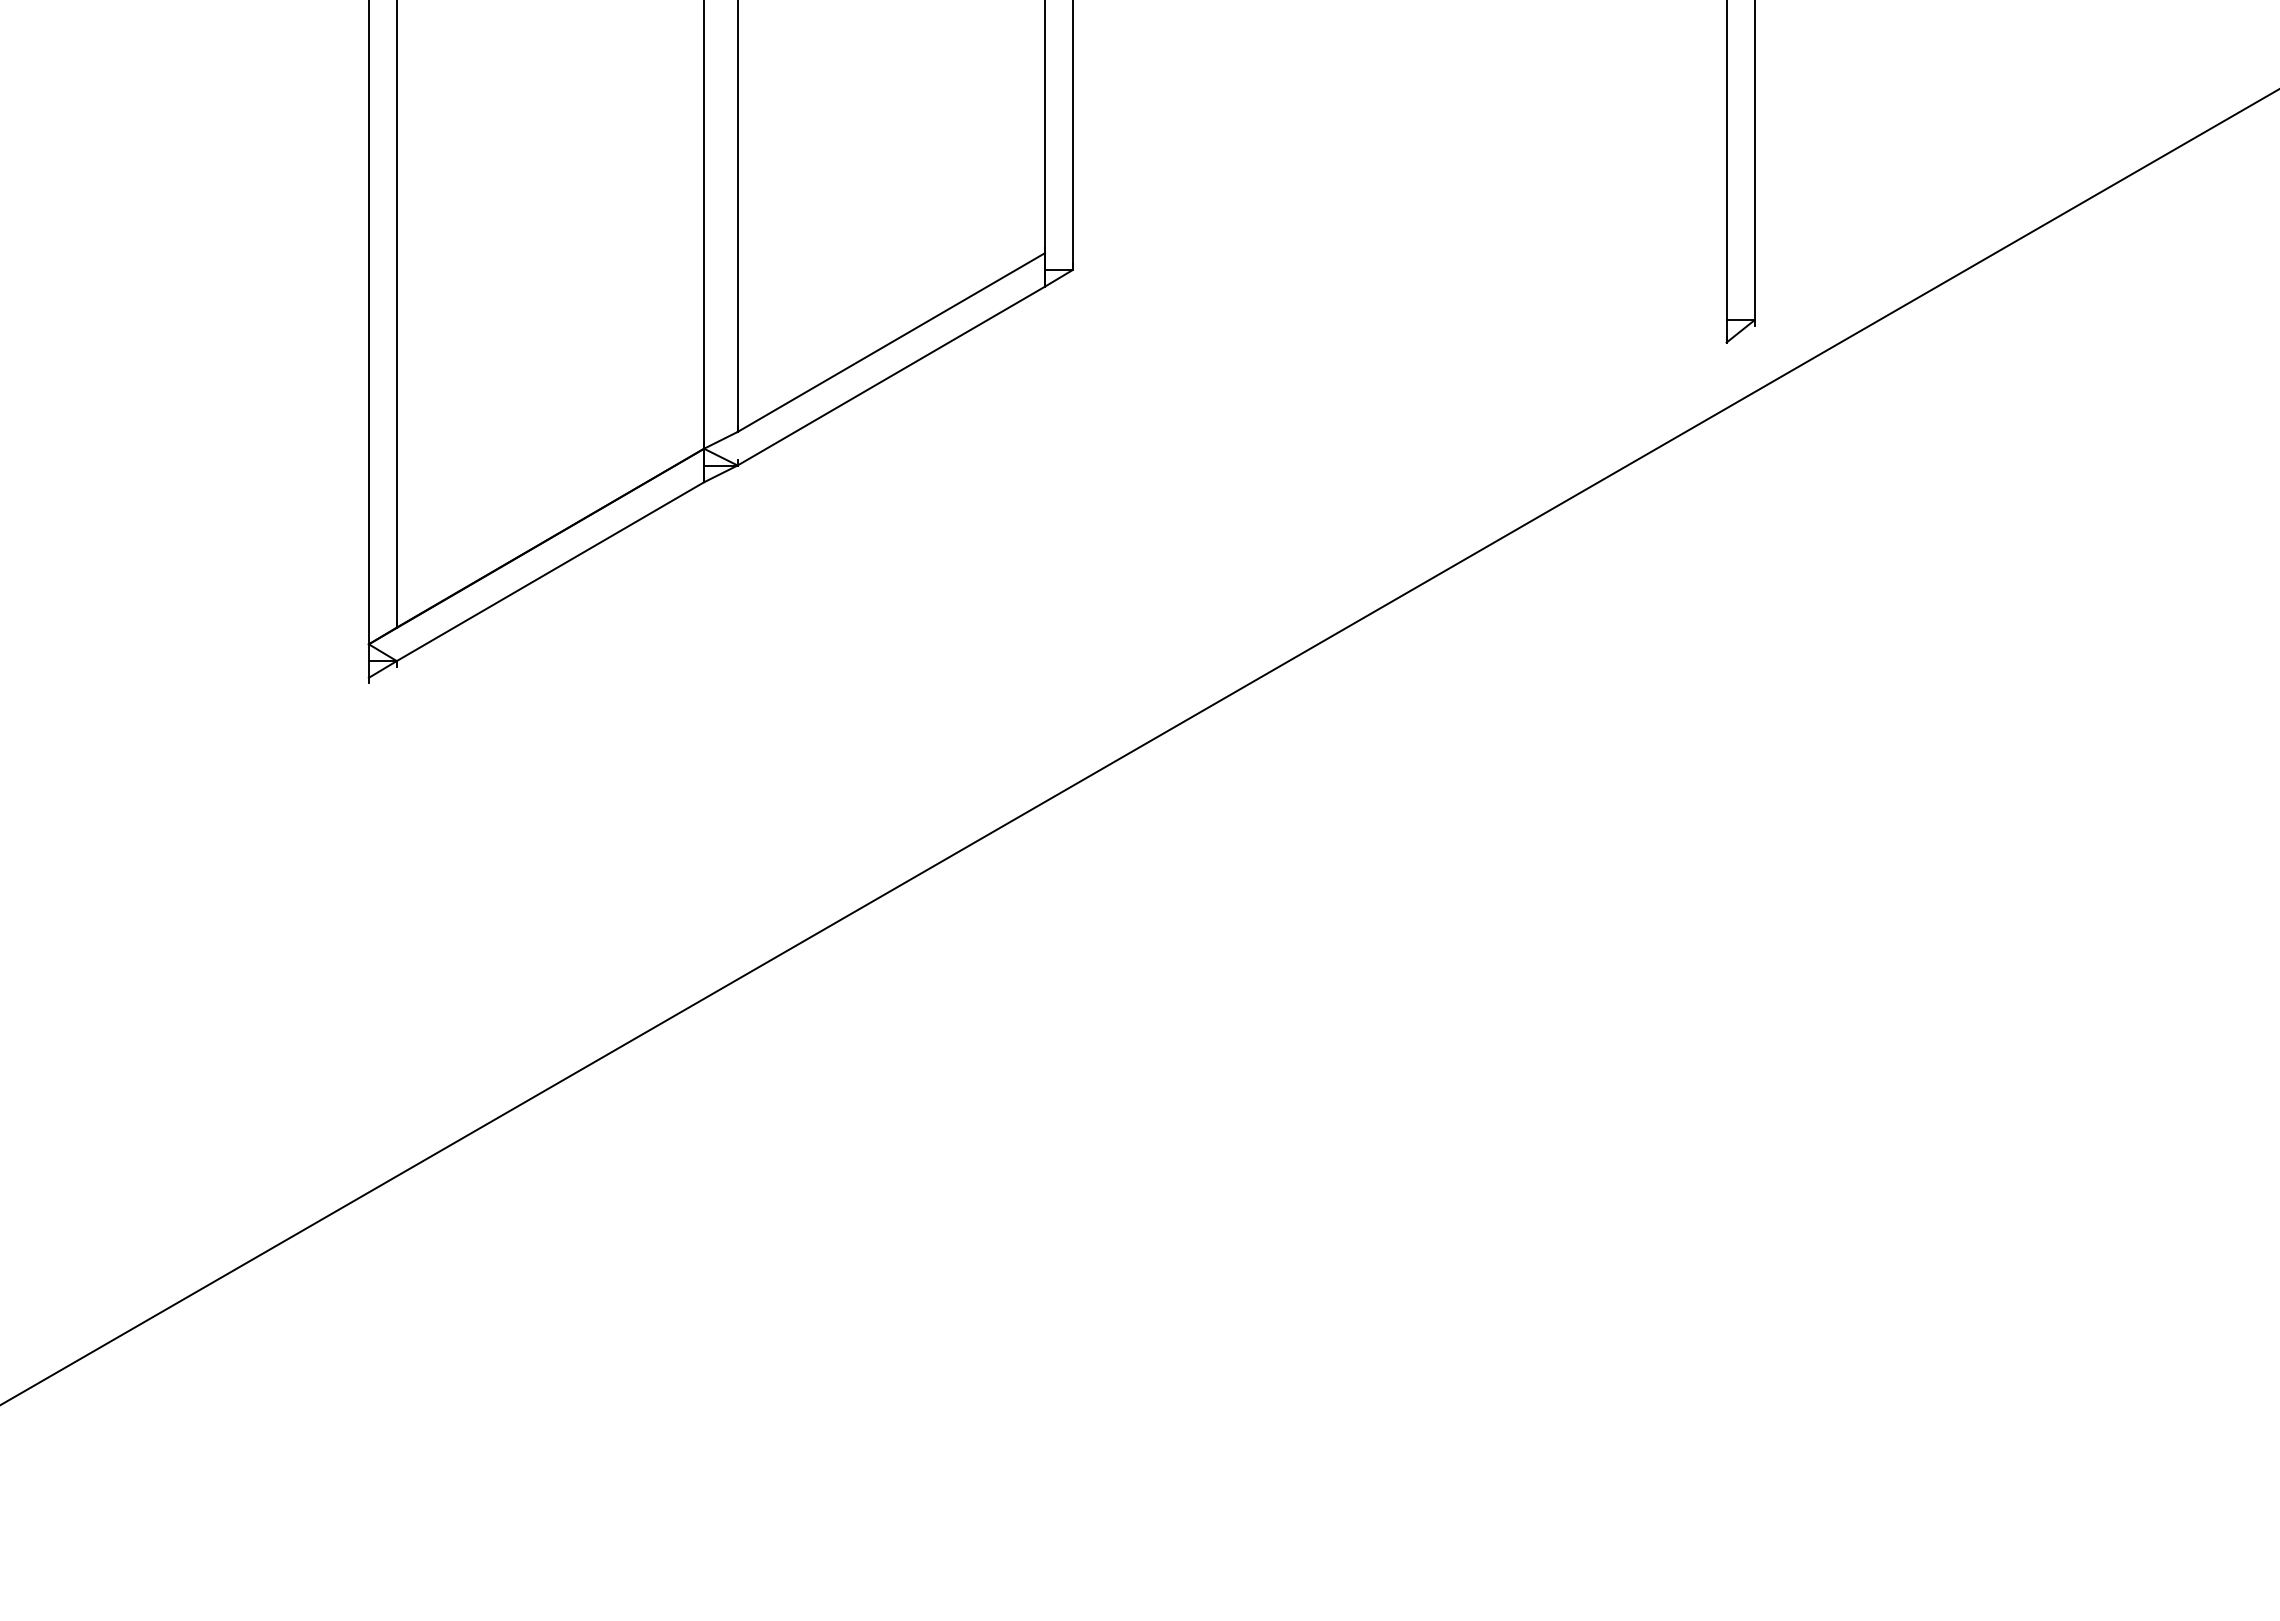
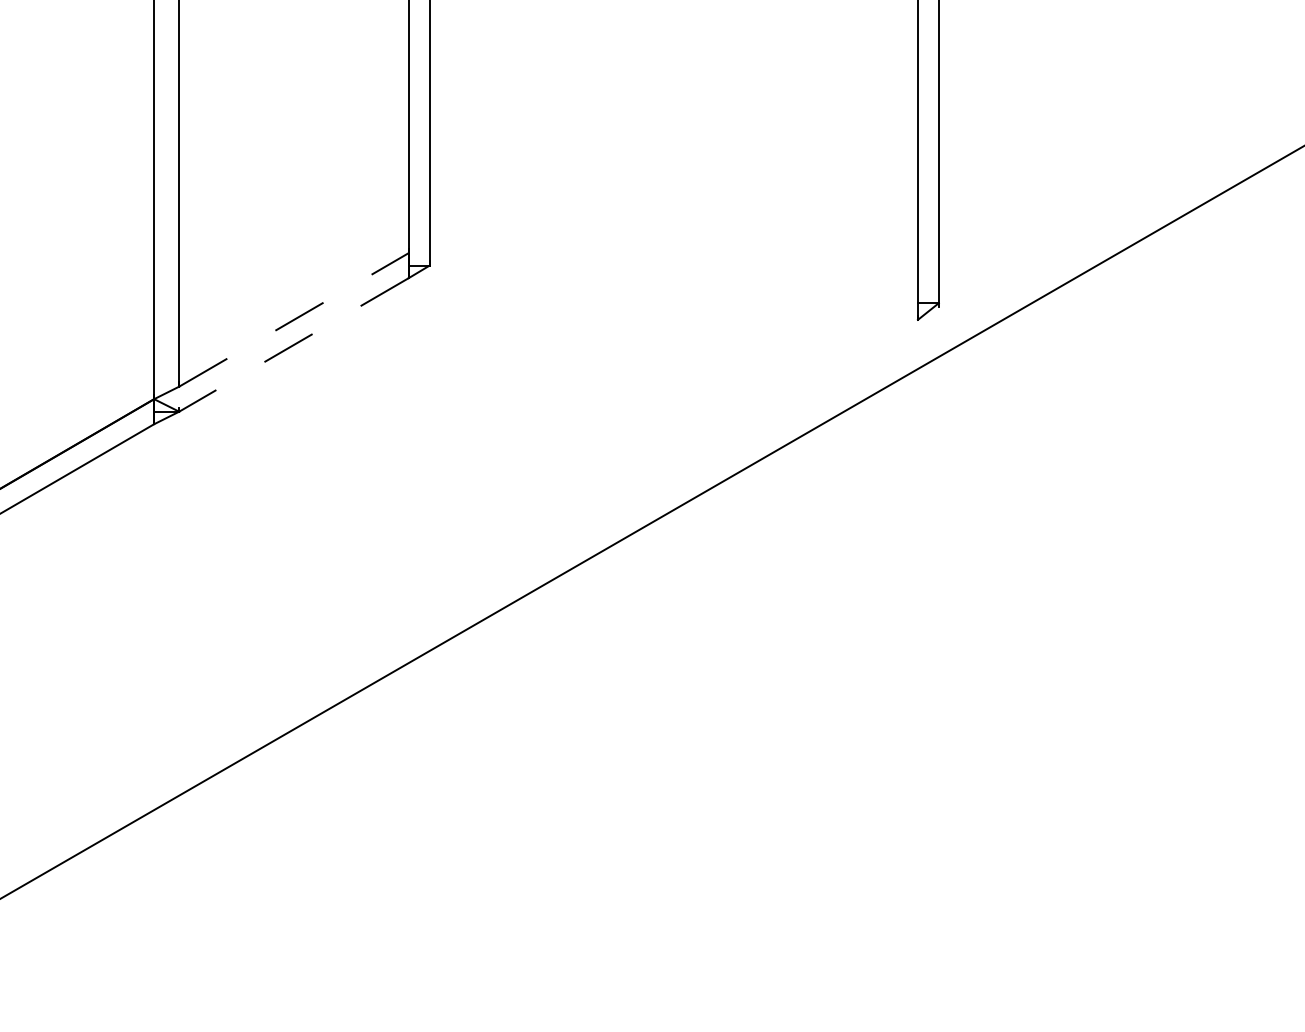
line: (891, 342) -> (294, 319), solid -> dashed
line: (891, 376) -> (294, 345), solid -> dashed

